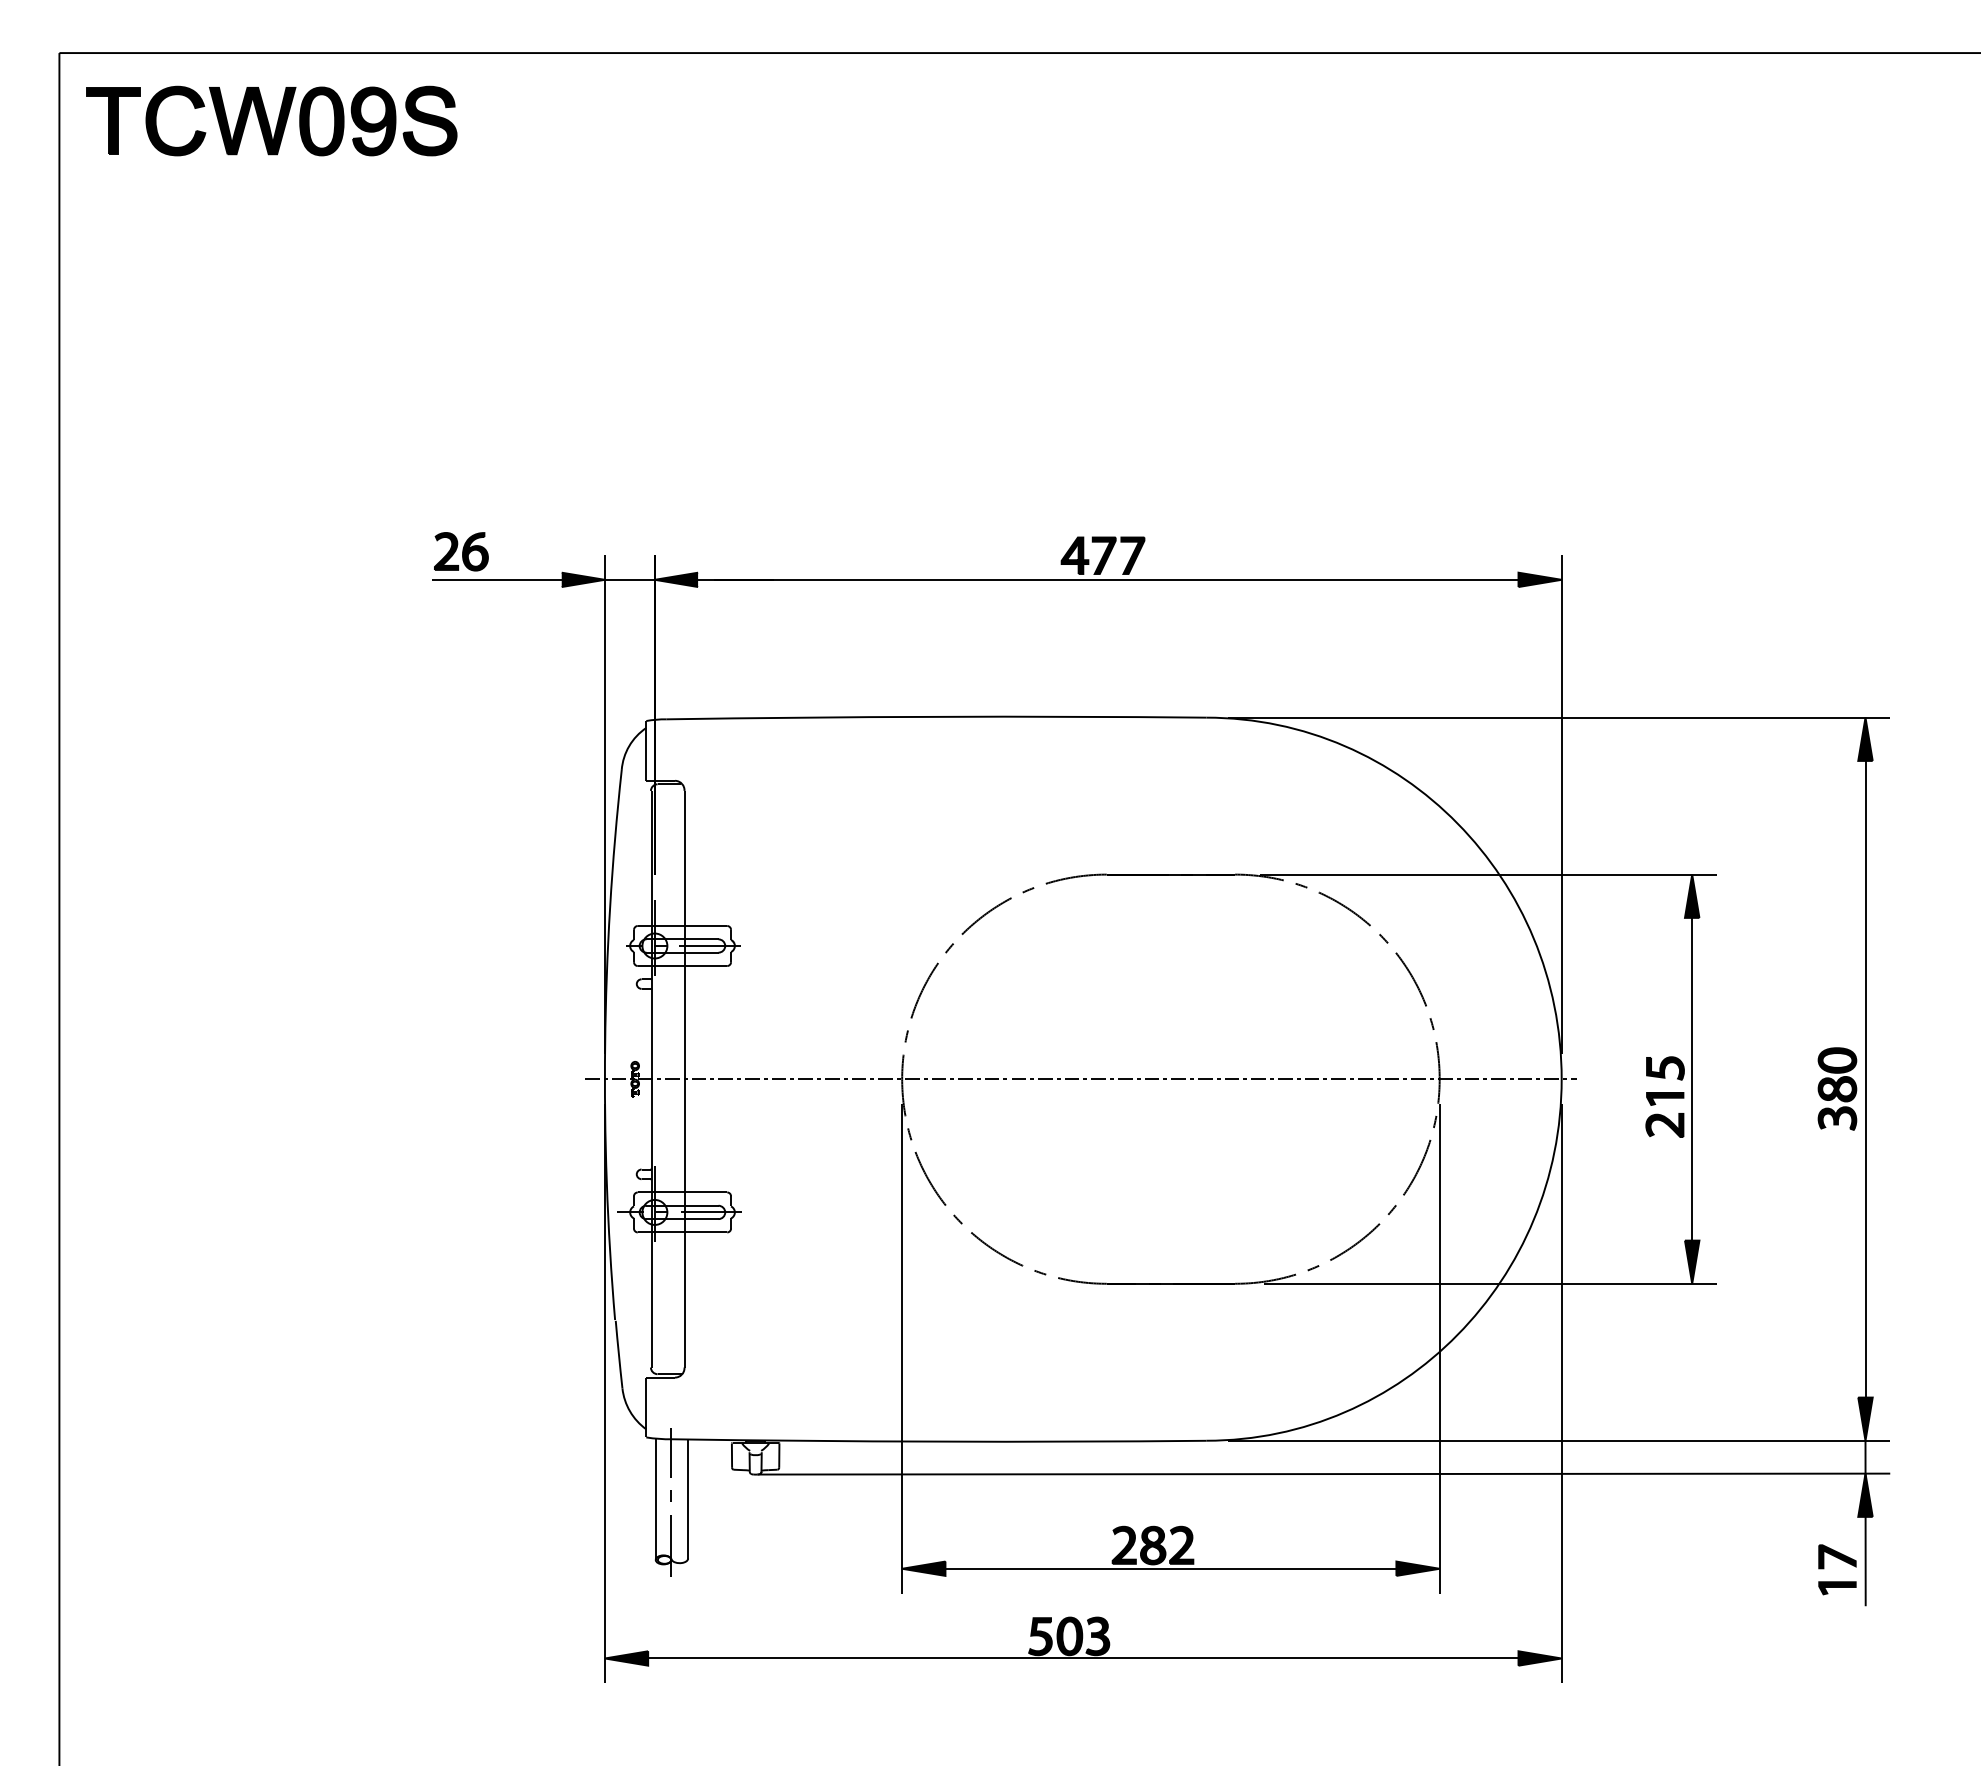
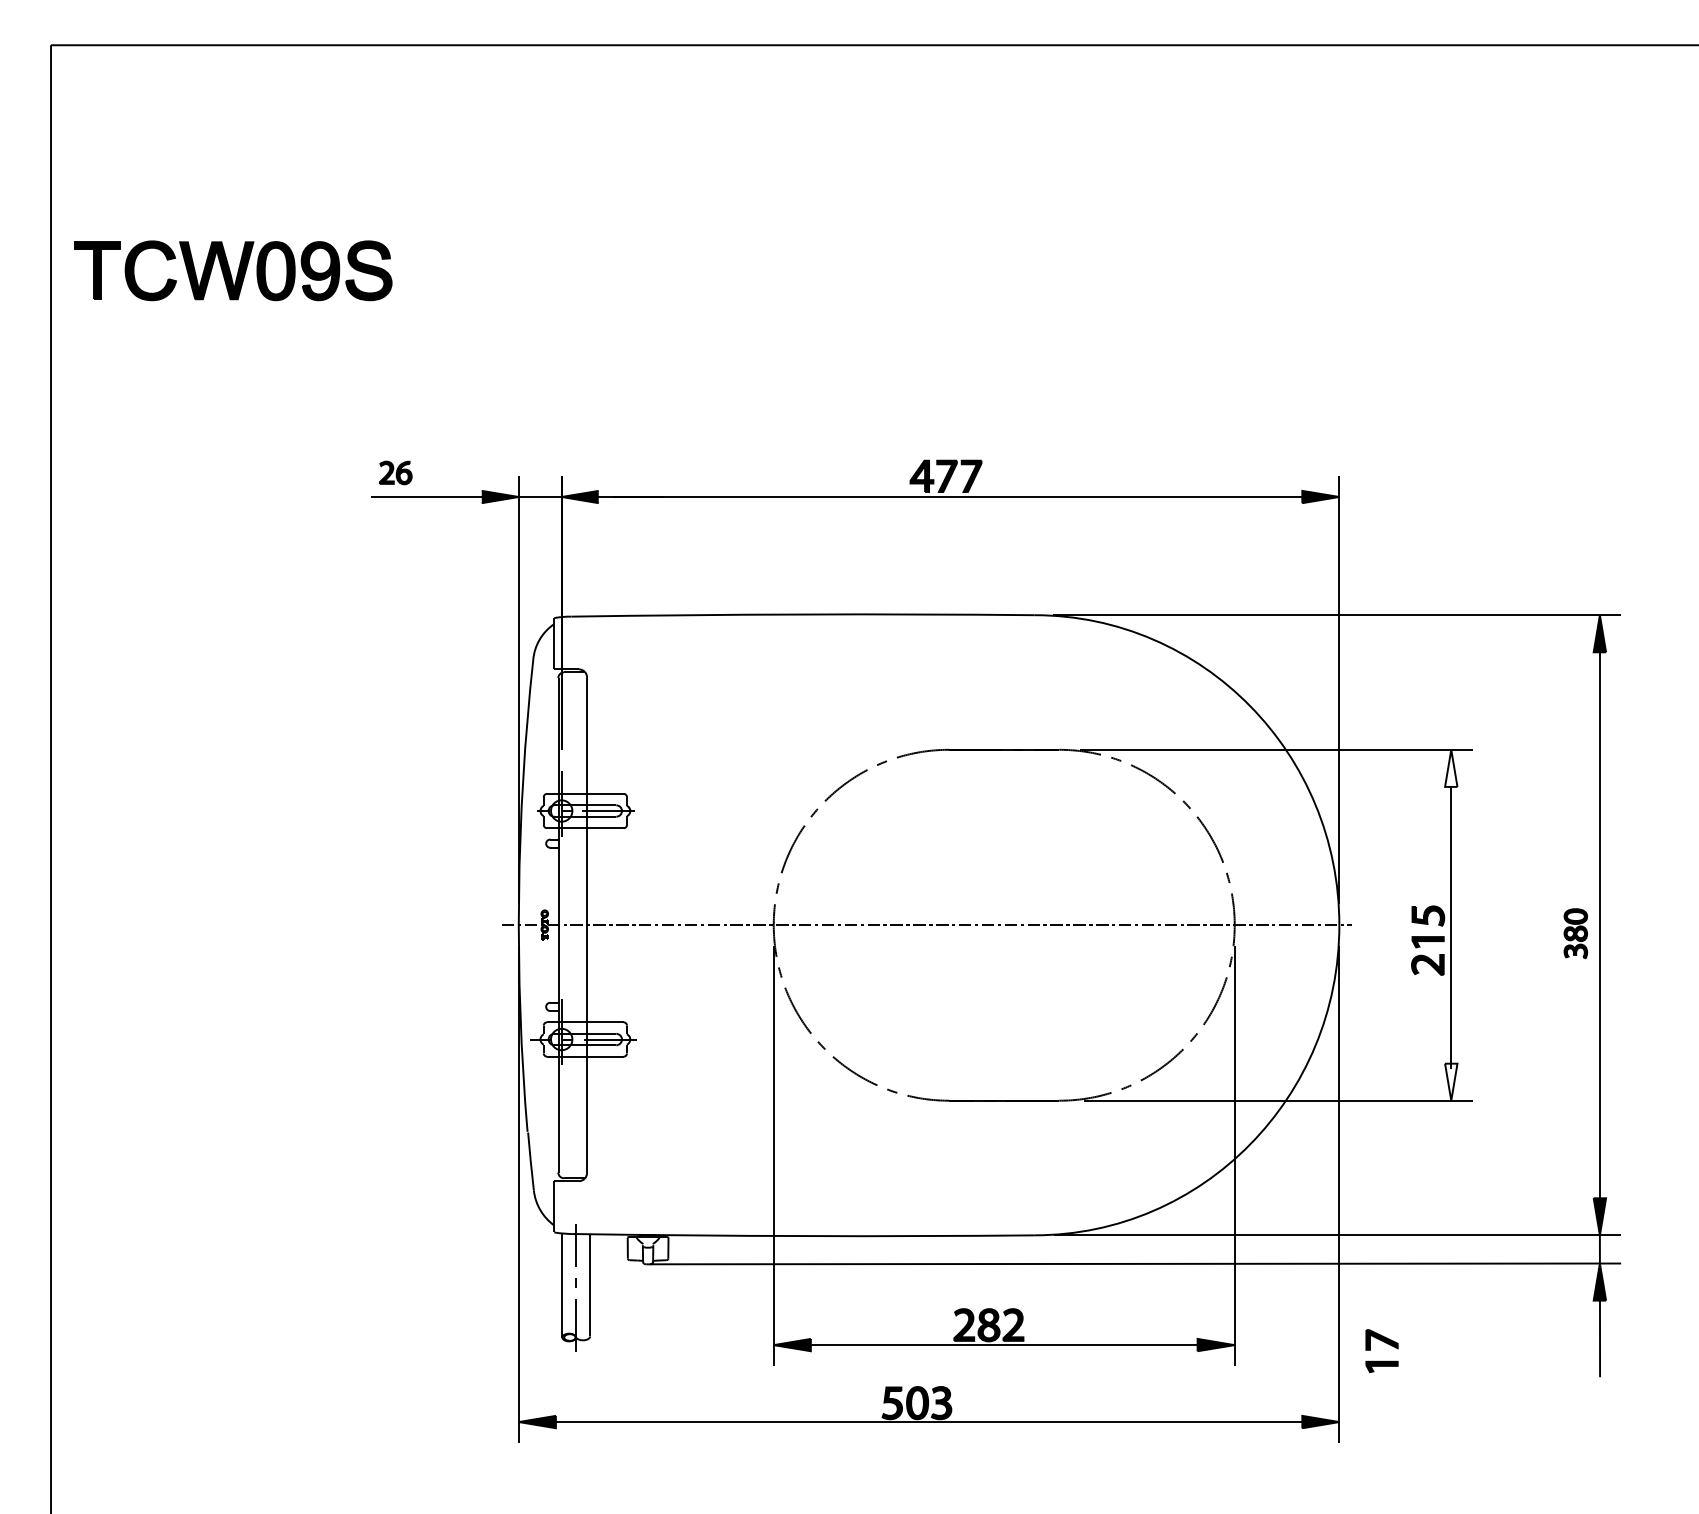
part: (271, 120) -> (232, 270), moved
part: (461, 551) -> (395, 472), size x0.7
fill: (1691, 895) -> (1450, 767), removed
part: (1837, 1088) -> (1575, 933), size x0.7
fill: (1691, 1261) -> (1450, 1081), removed
part: (1841, 1560) -> (1385, 1343), moved

